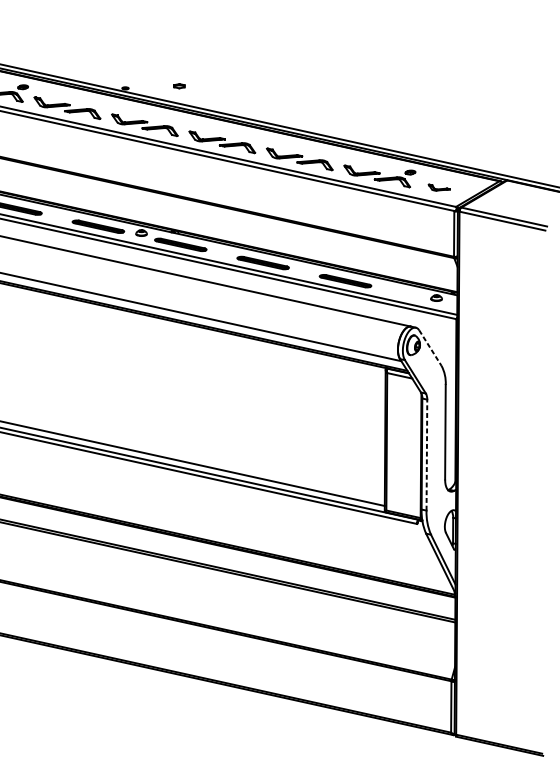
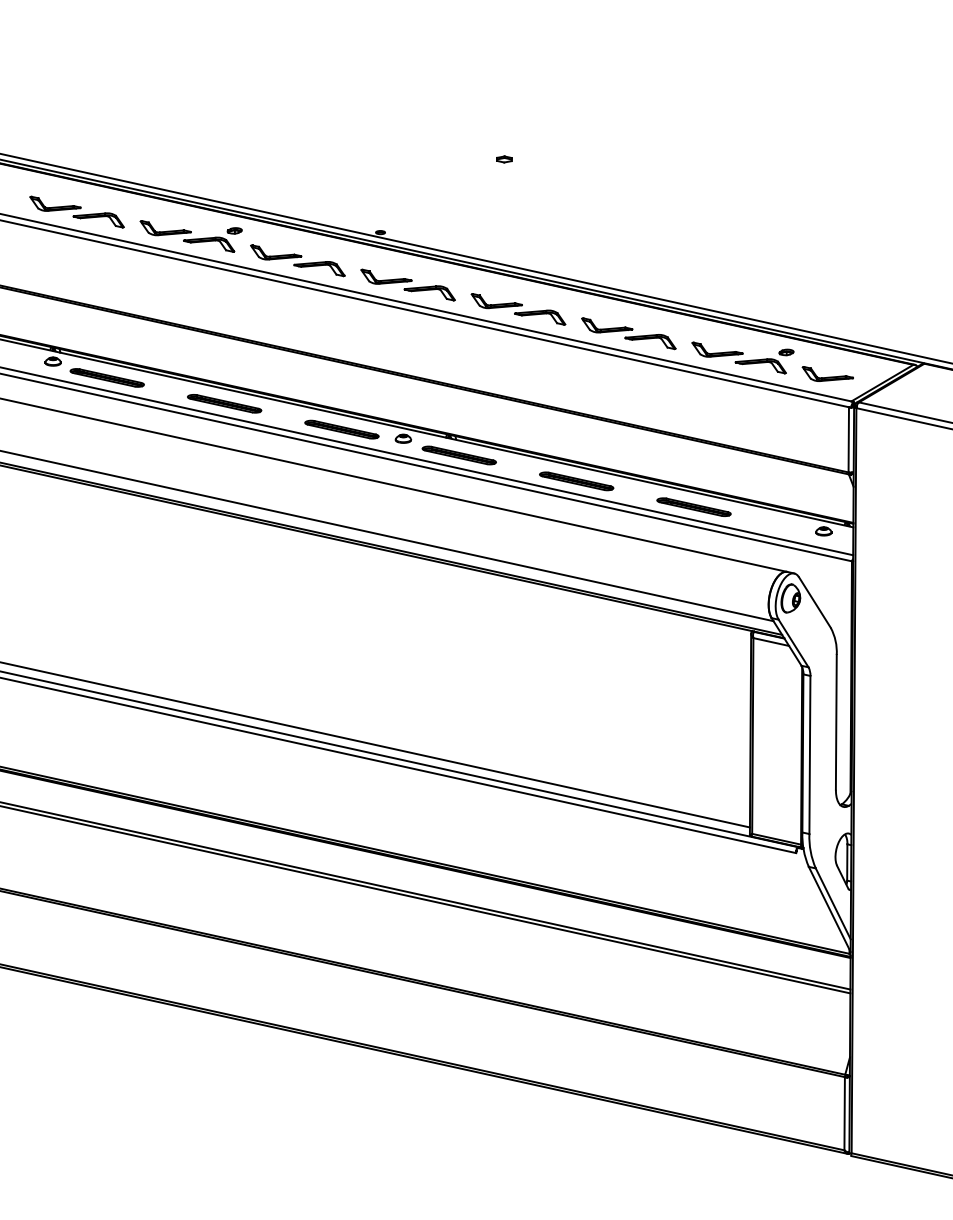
part: (179, 86) -> (504, 159), moved
part: (439, 187) -> (827, 373), size x1.67
line: (430, 348) -> (814, 602), dashed -> solid
line: (426, 454) -> (809, 754), dashed -> solid

